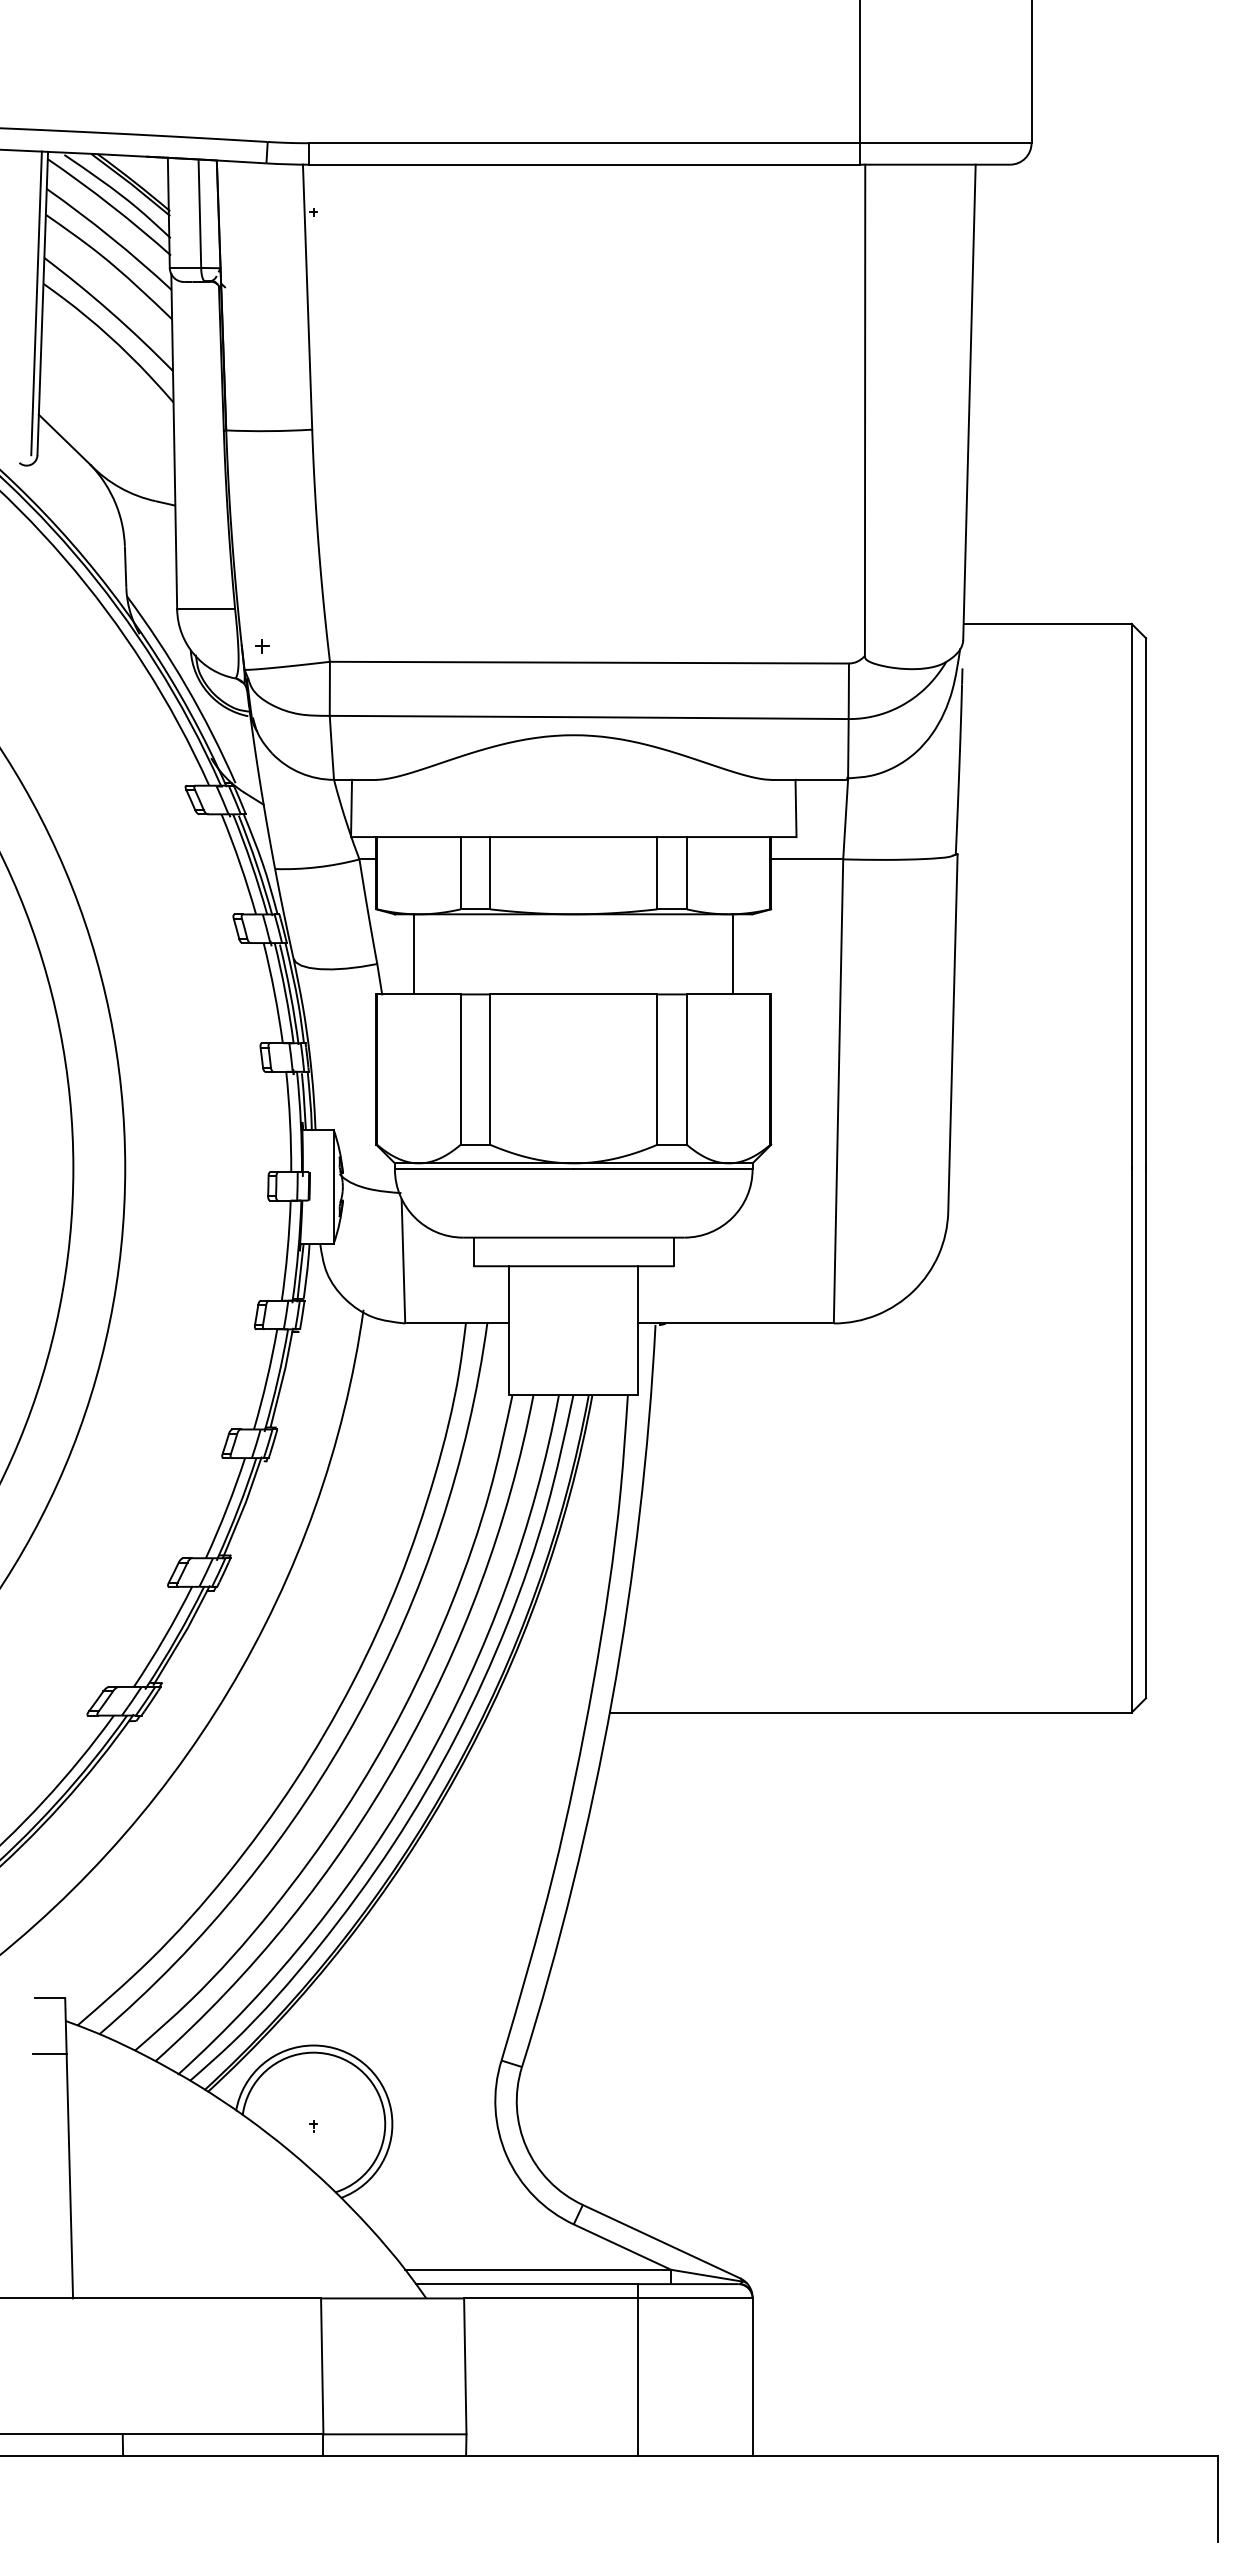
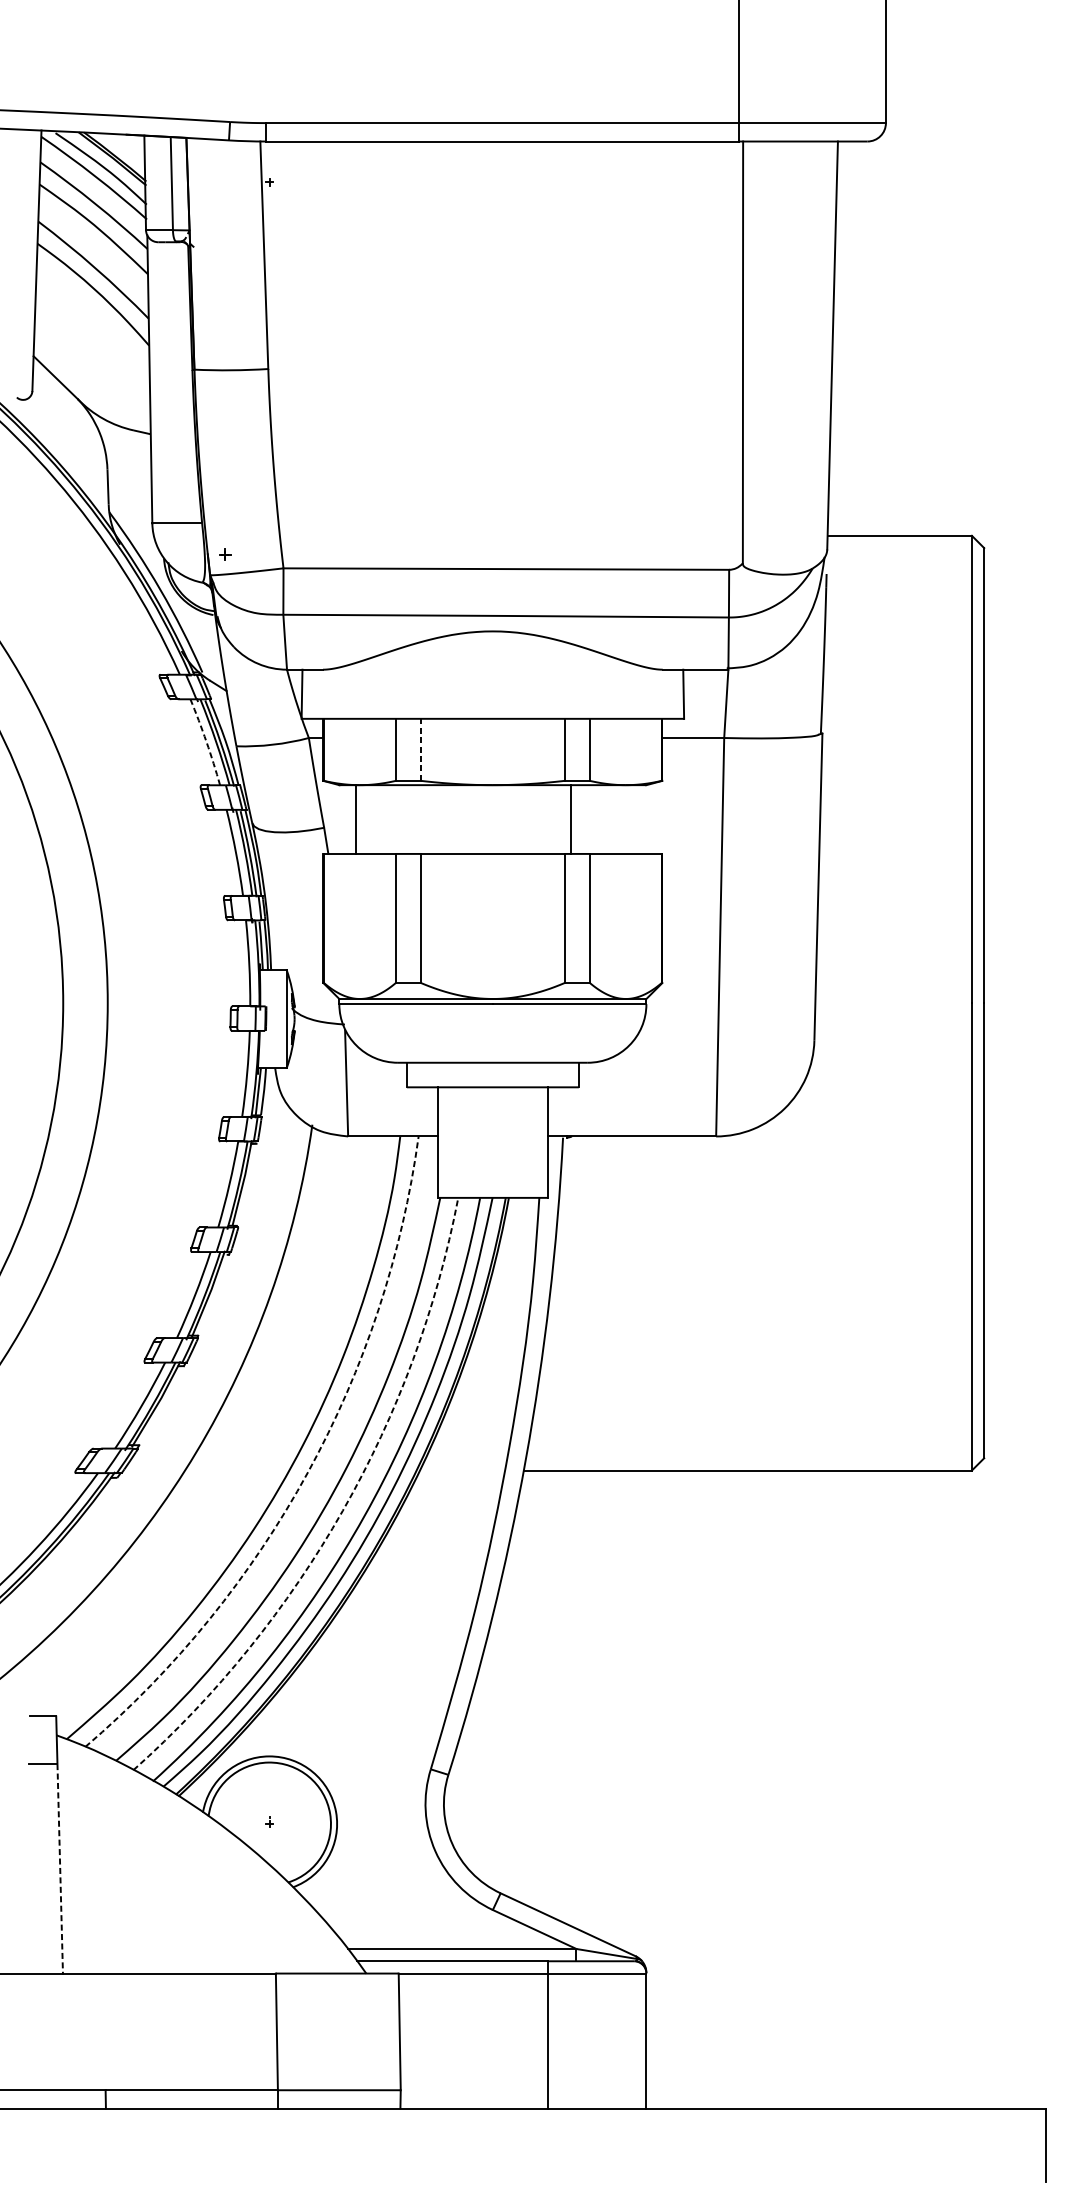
line: (36, 303) -> (31, 260), removed
arc: (240, 863) -> (206, 741), solid -> dashed
line: (490, 872) -> (421, 749), solid -> dashed
line: (733, 954) -> (571, 819), moved
arc: (358, 1714) -> (308, 1472), solid -> dashed
arc: (399, 1759) -> (343, 1510), solid -> dashed
line: (69, 2176) -> (59, 1868), solid -> dashed

